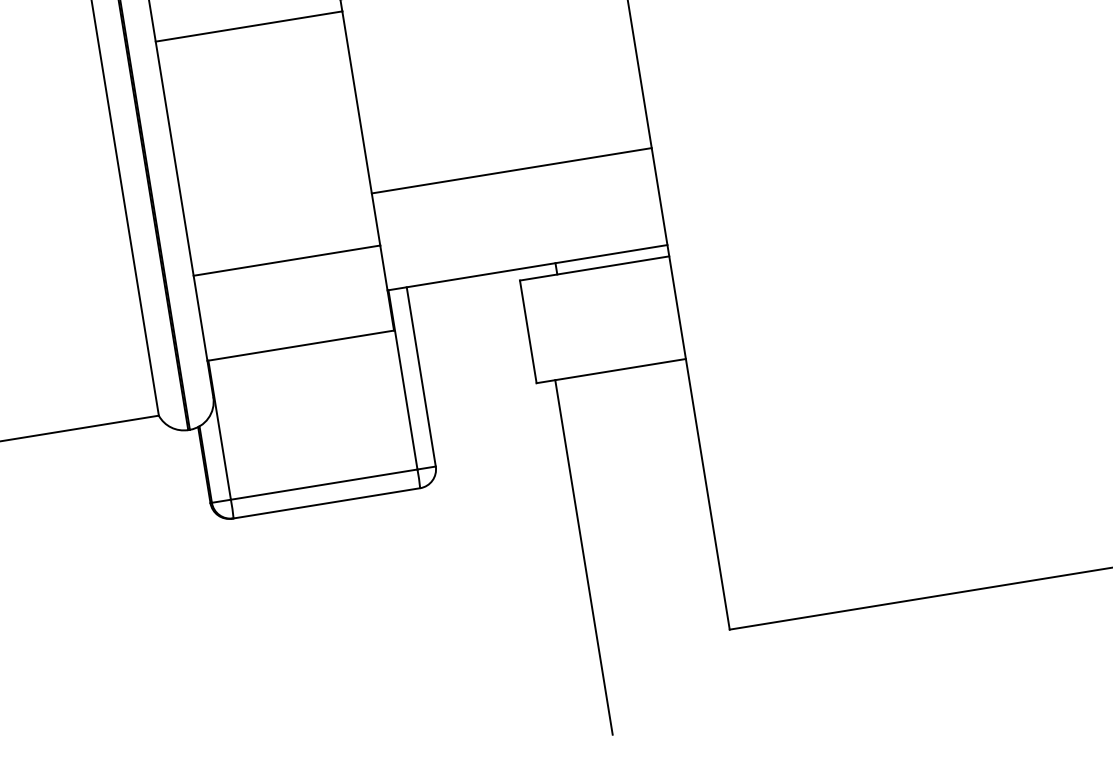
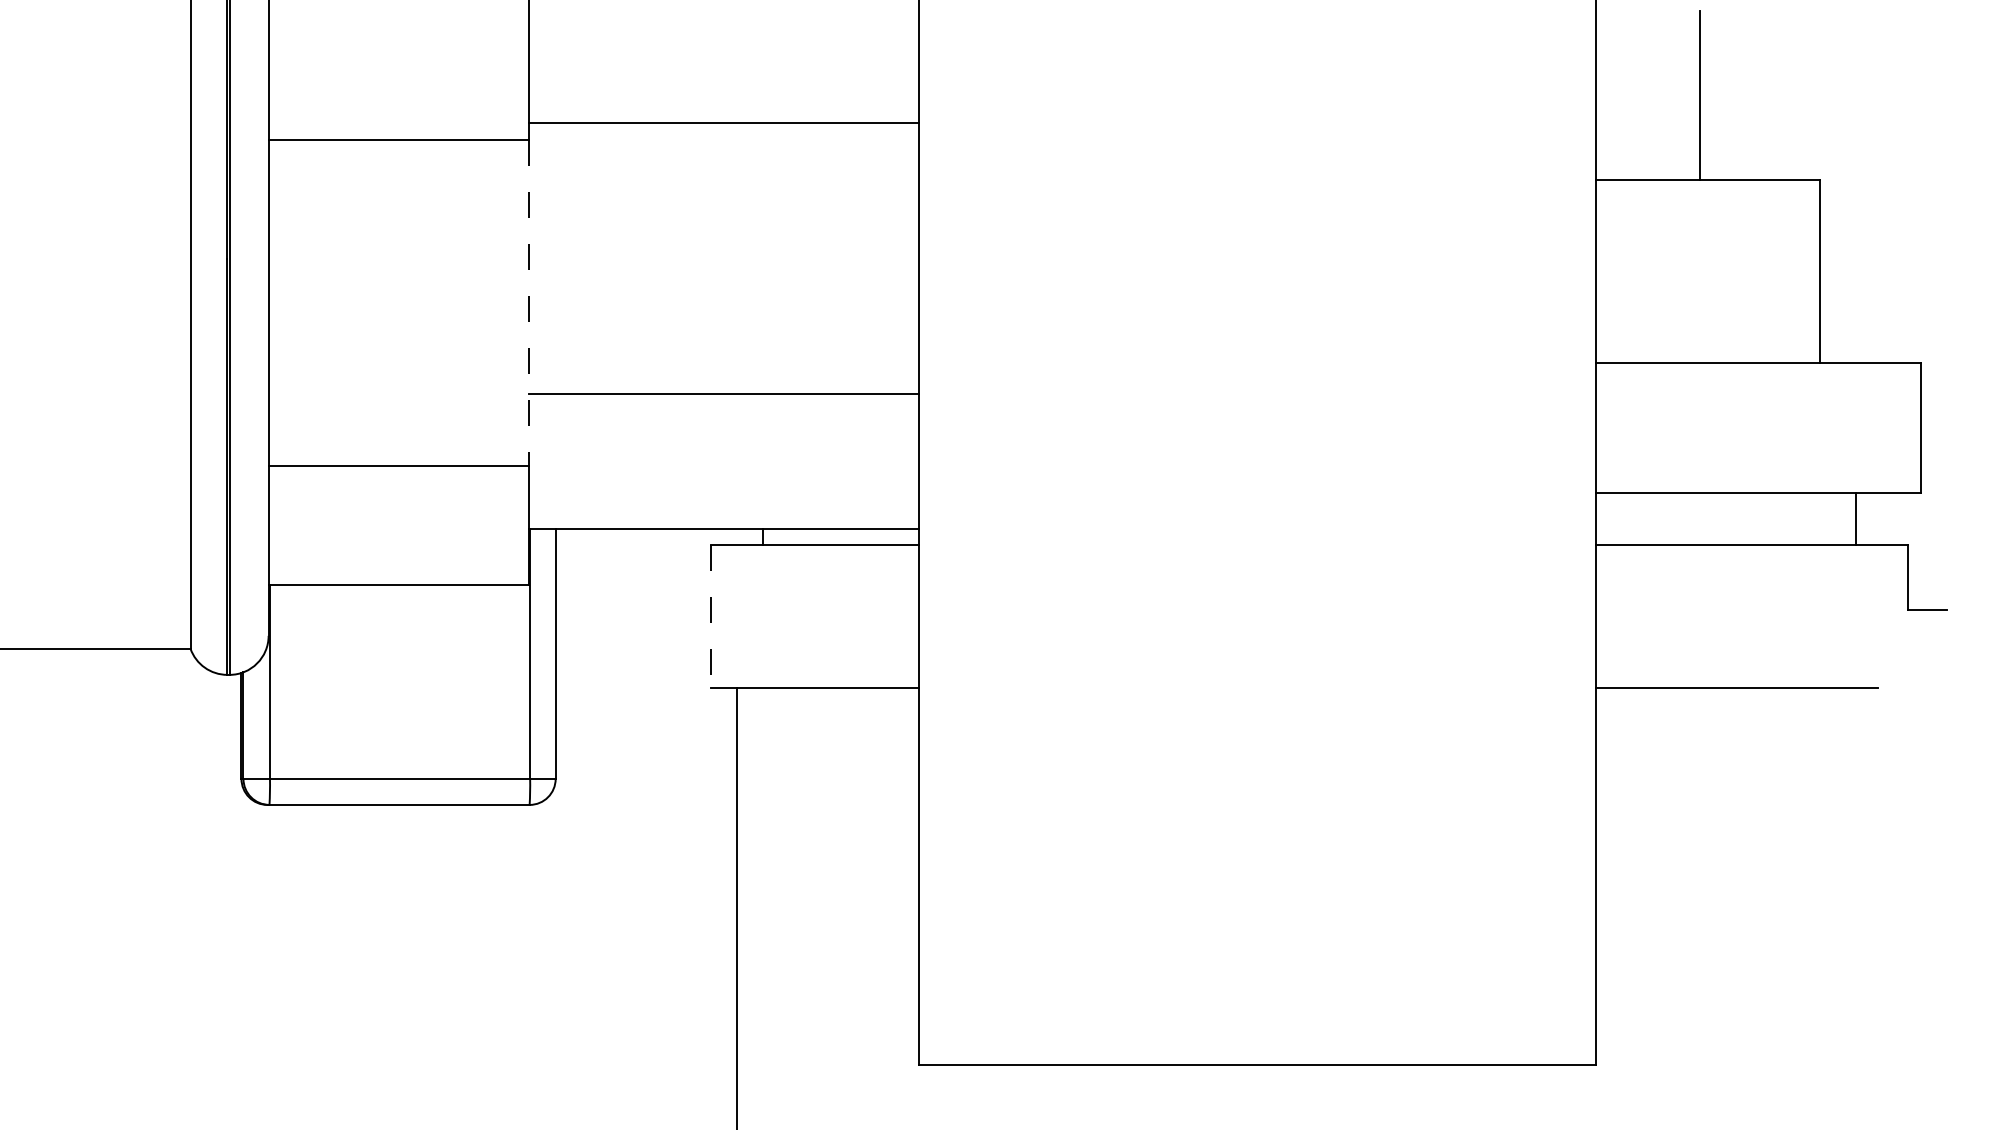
line: (361, 128) -> (528, 303), solid -> dashed
line: (528, 331) -> (711, 616), solid -> dashed

